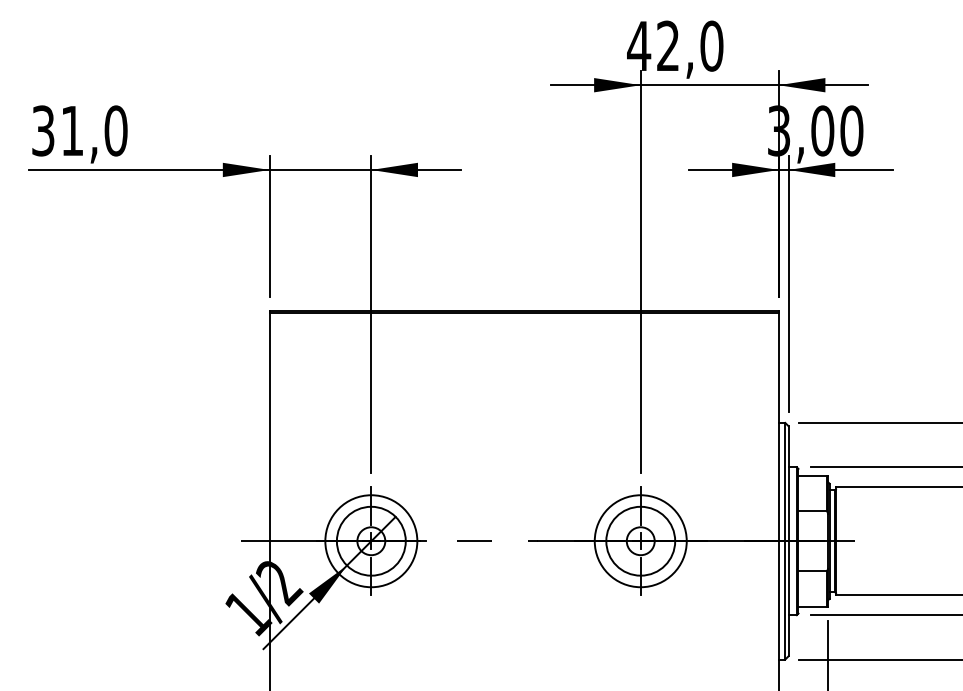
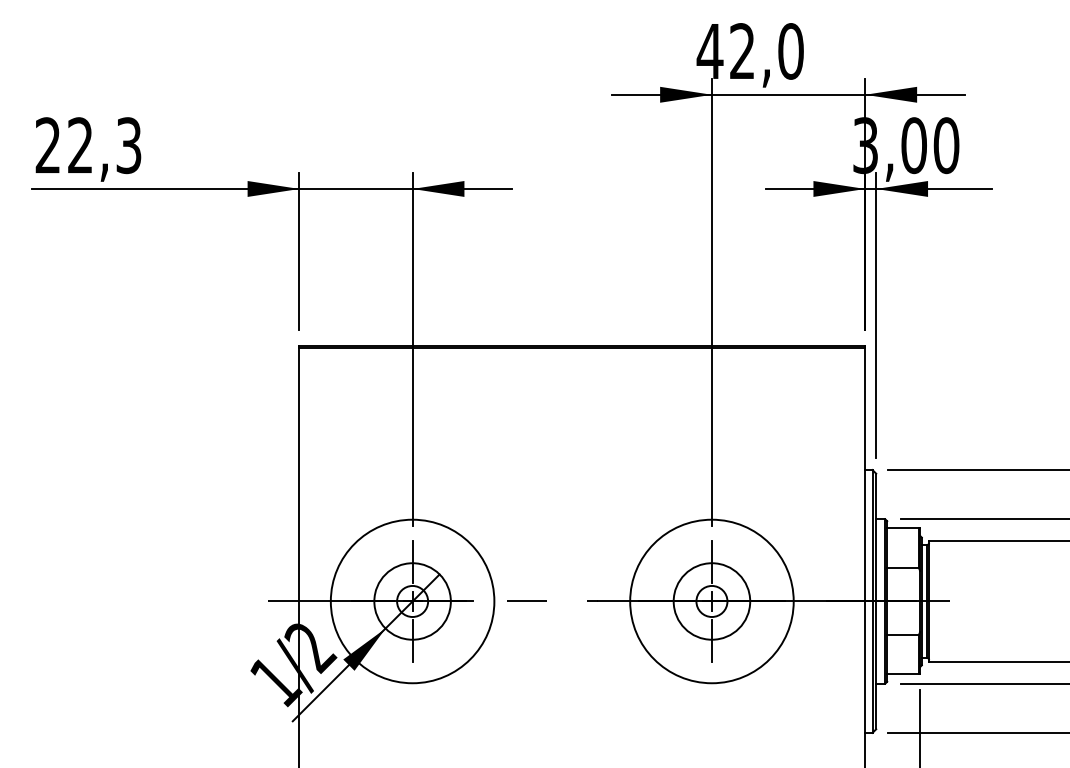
text: (79, 130) -> (88, 145), 31,0 -> 22,3
circle: (371, 541) -> (412, 601), size x1.6
circle: (640, 541) -> (711, 601), size x1.6

